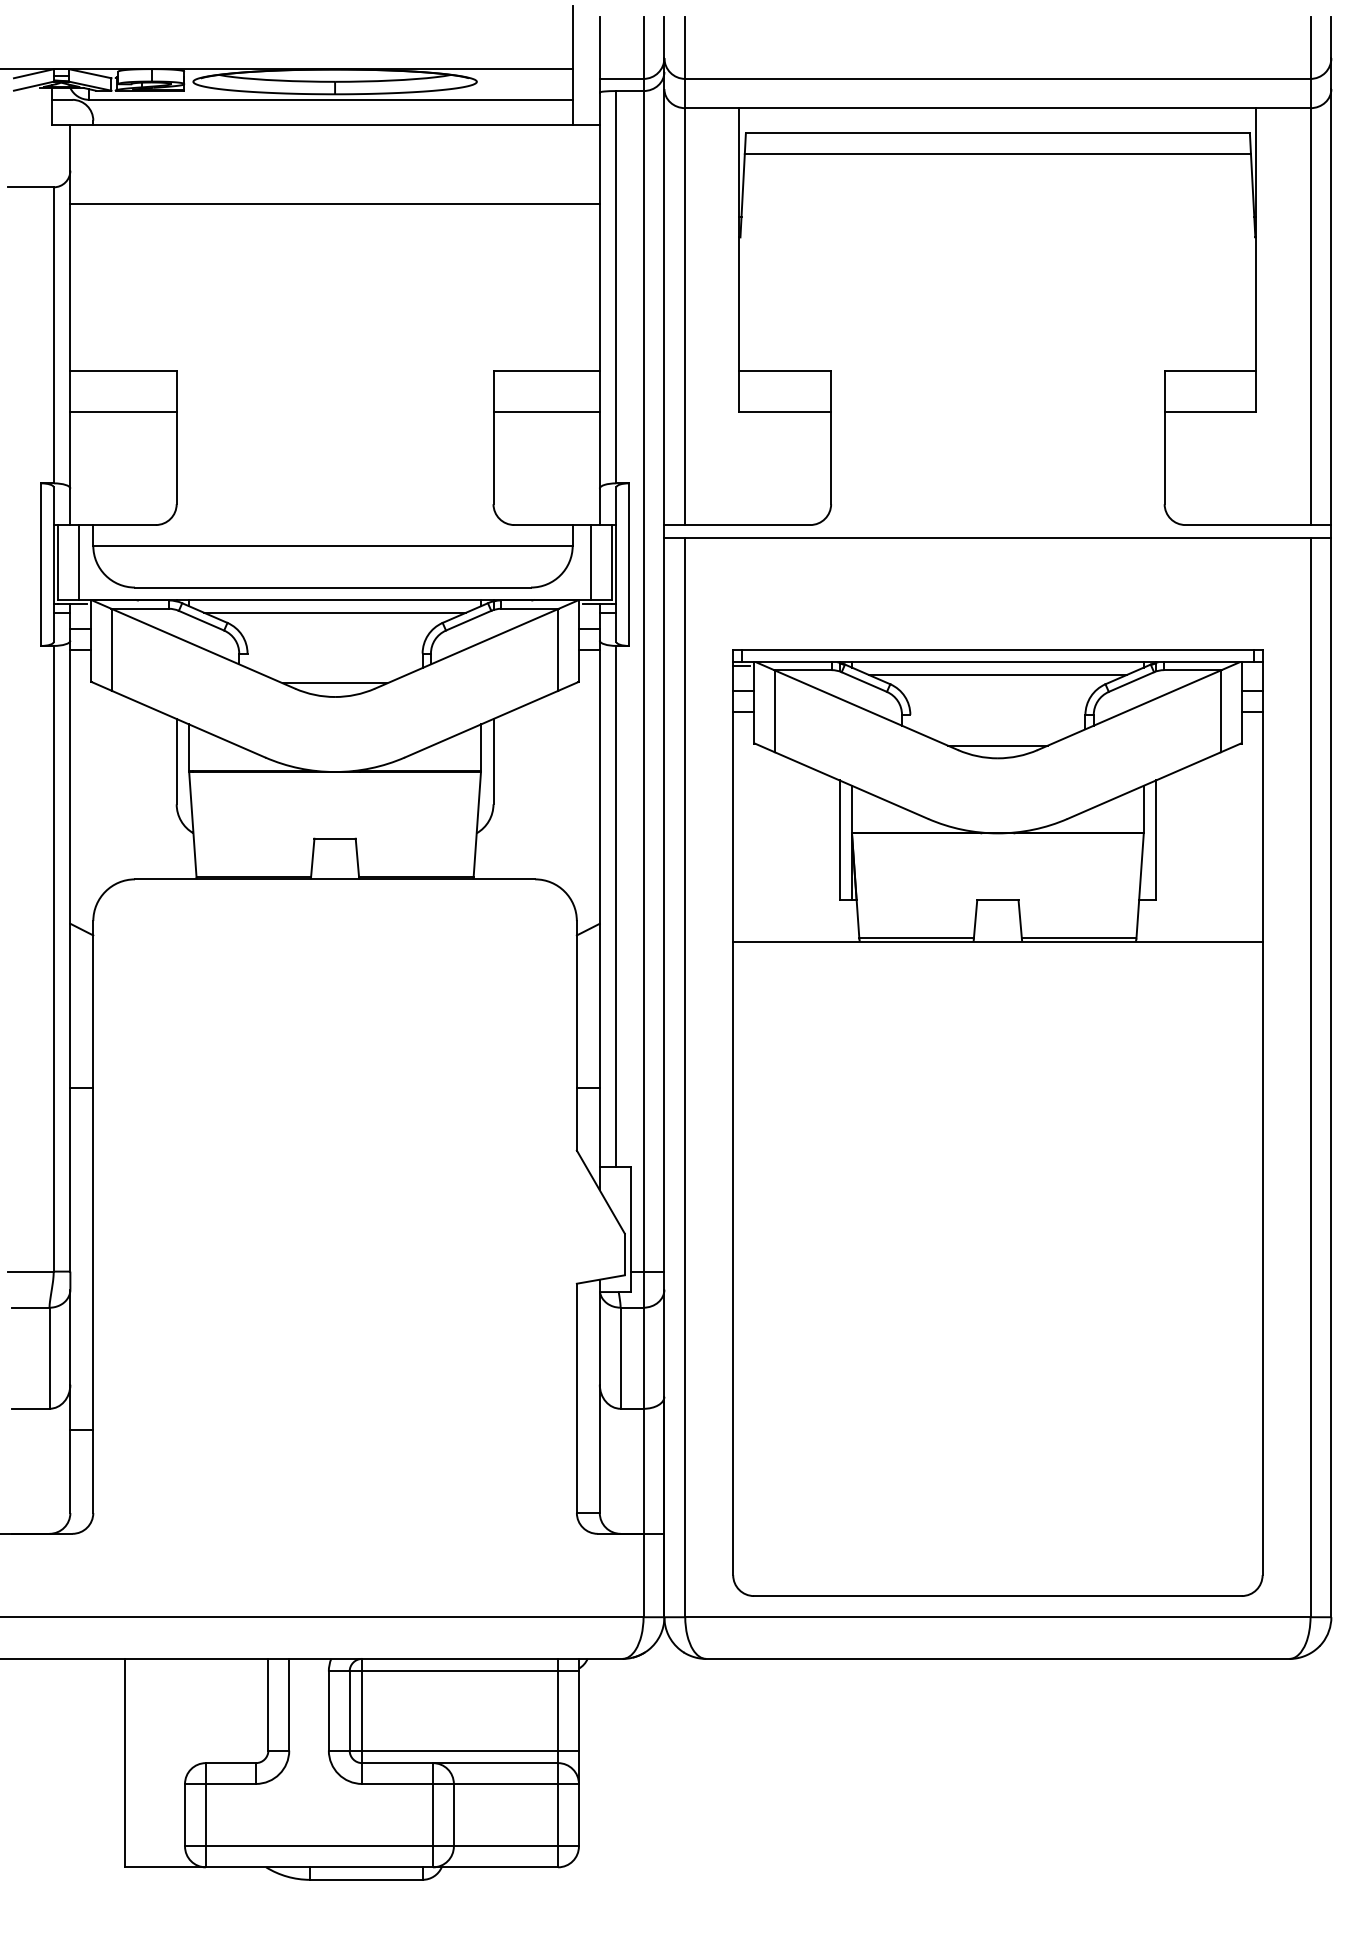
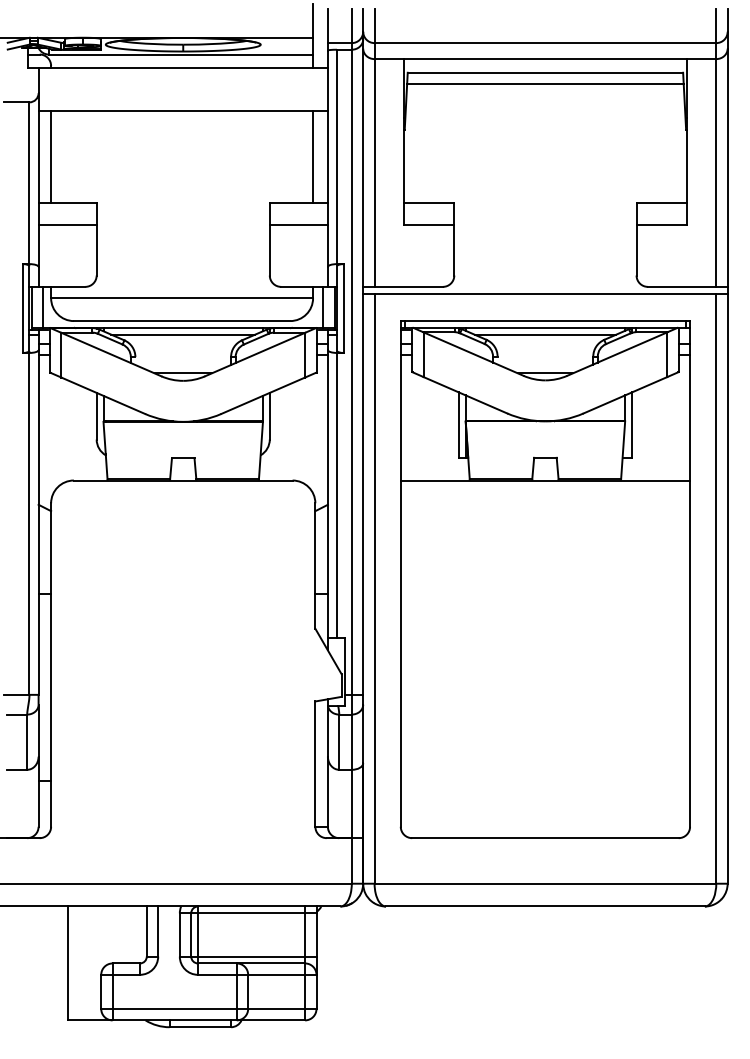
line: (93, 286) -> (51, 156), added
line: (573, 286) -> (313, 156), added
part: (996, 1122) -> (544, 579), moved

